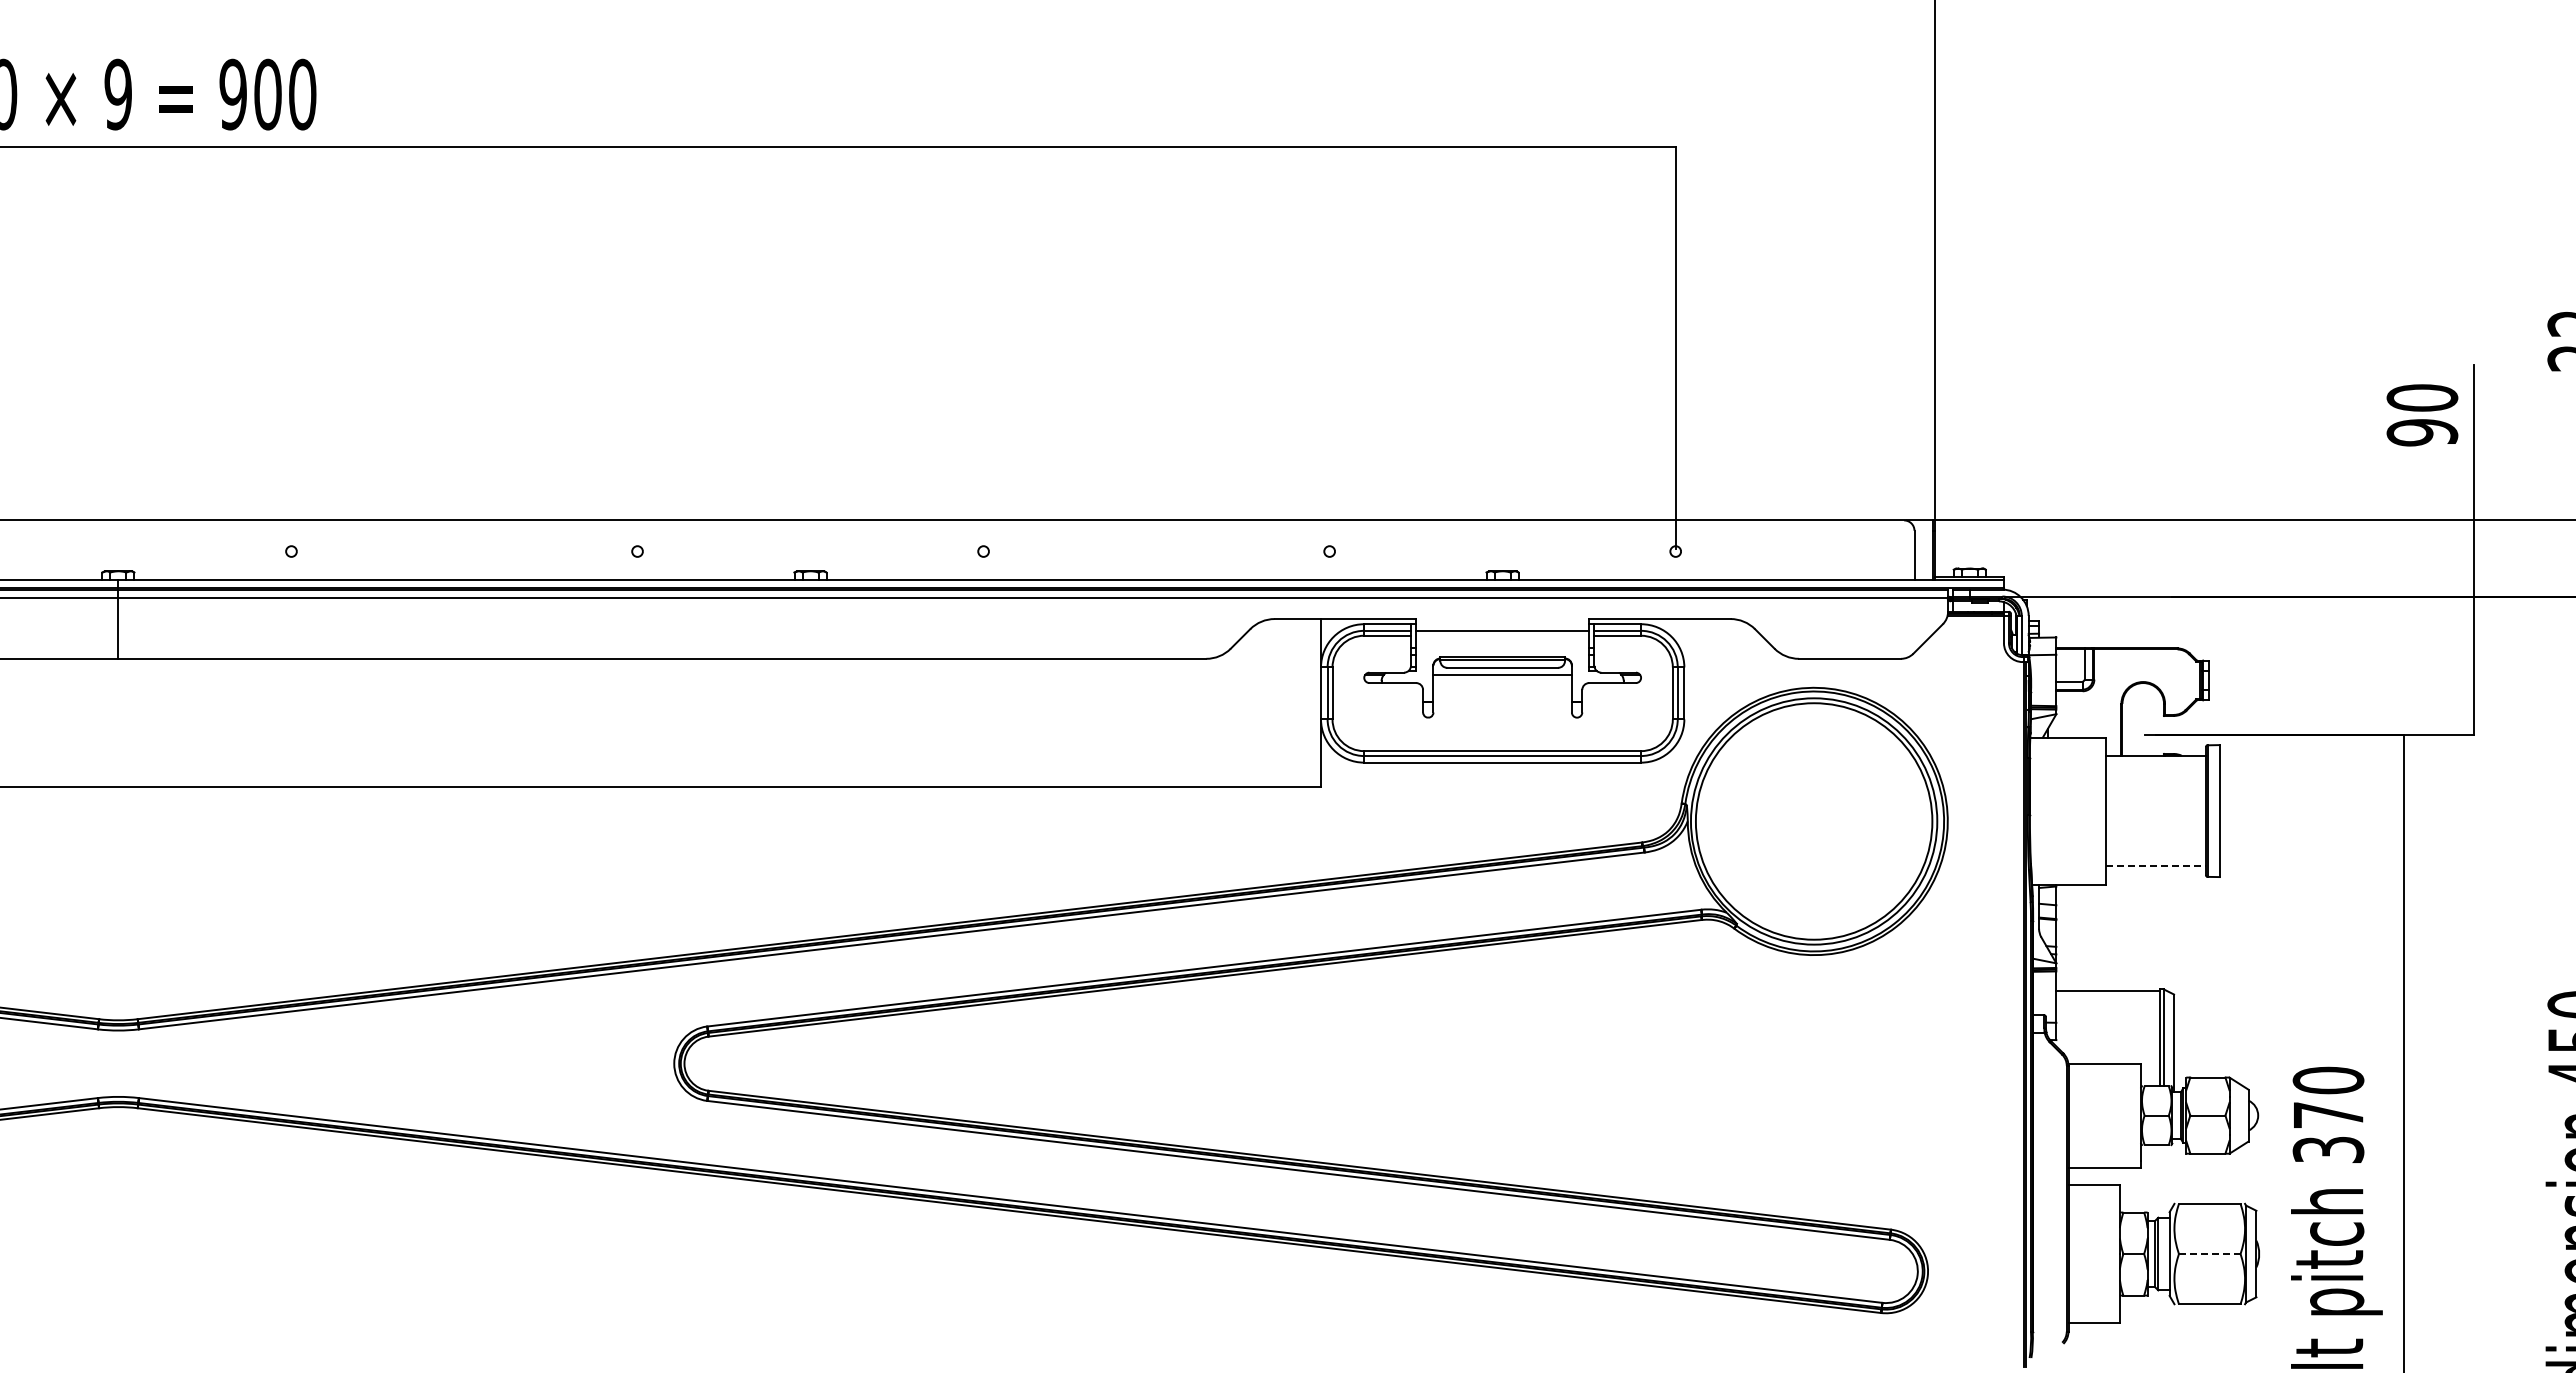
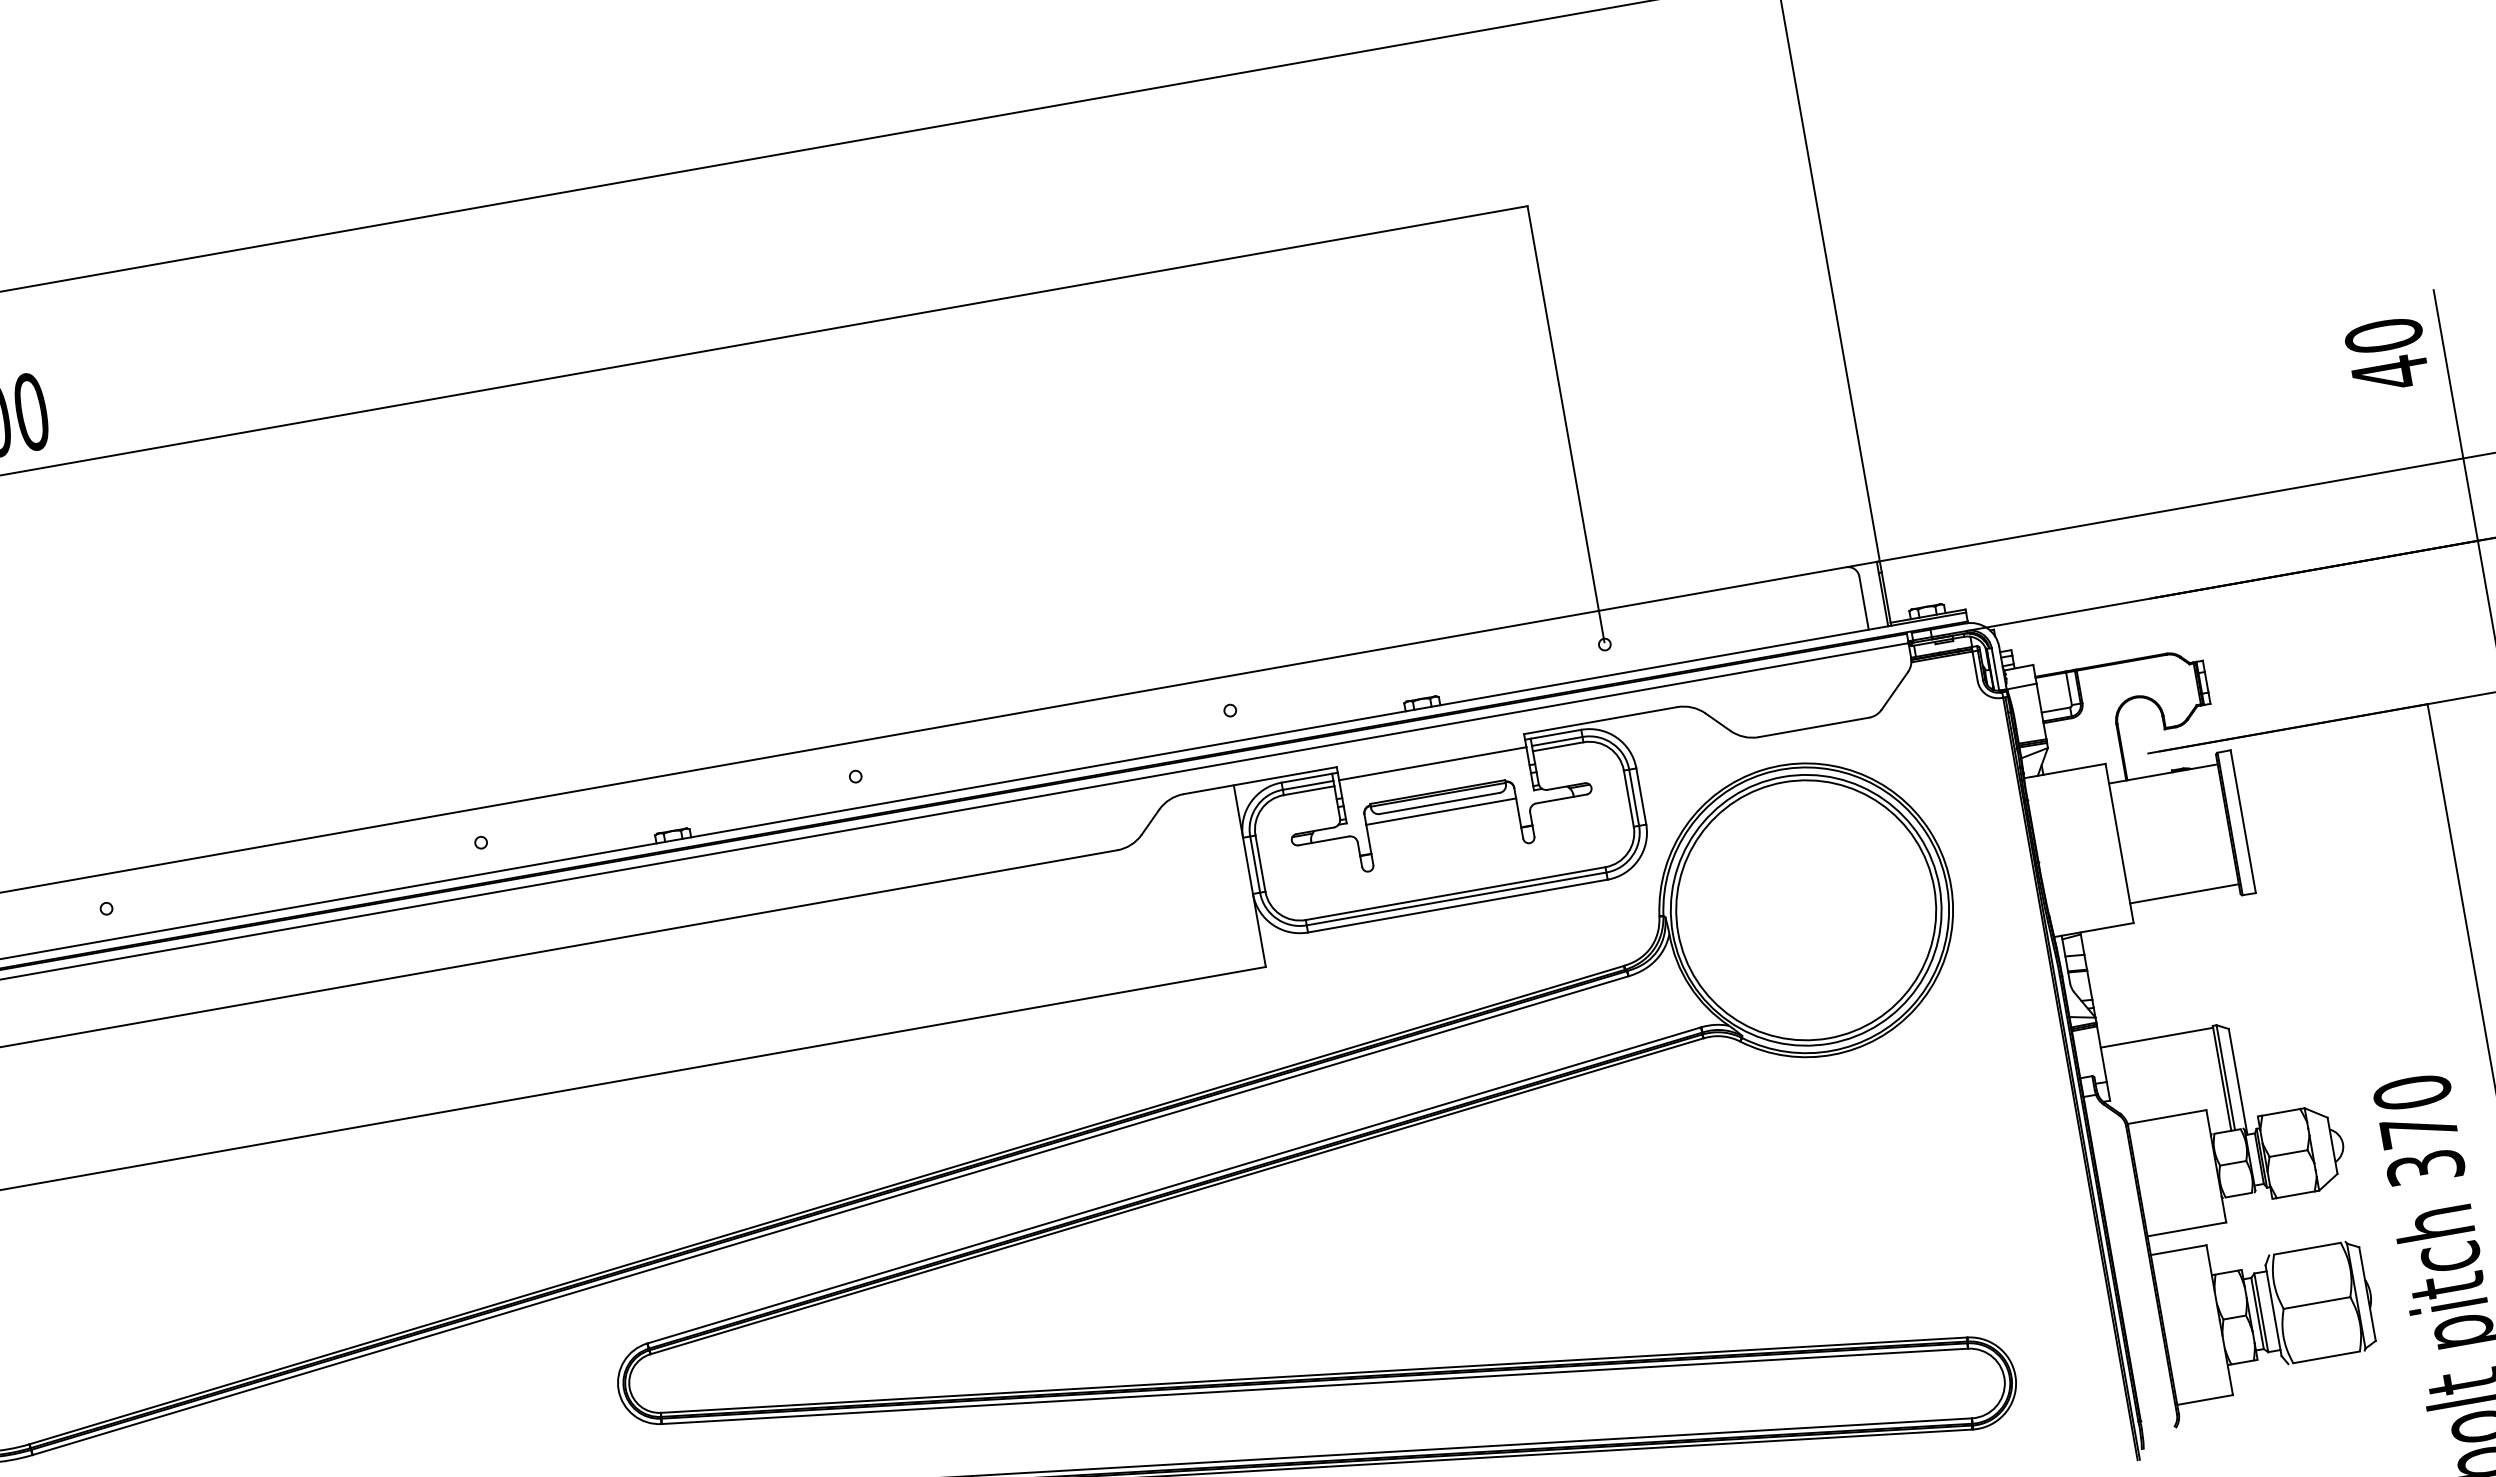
text: (2422, 432) -> (2390, 373), 90 -> 40
line: (2156, 866) -> (2185, 893), dashed -> solid
line: (2209, 1254) -> (2316, 1303), dashed -> solid

